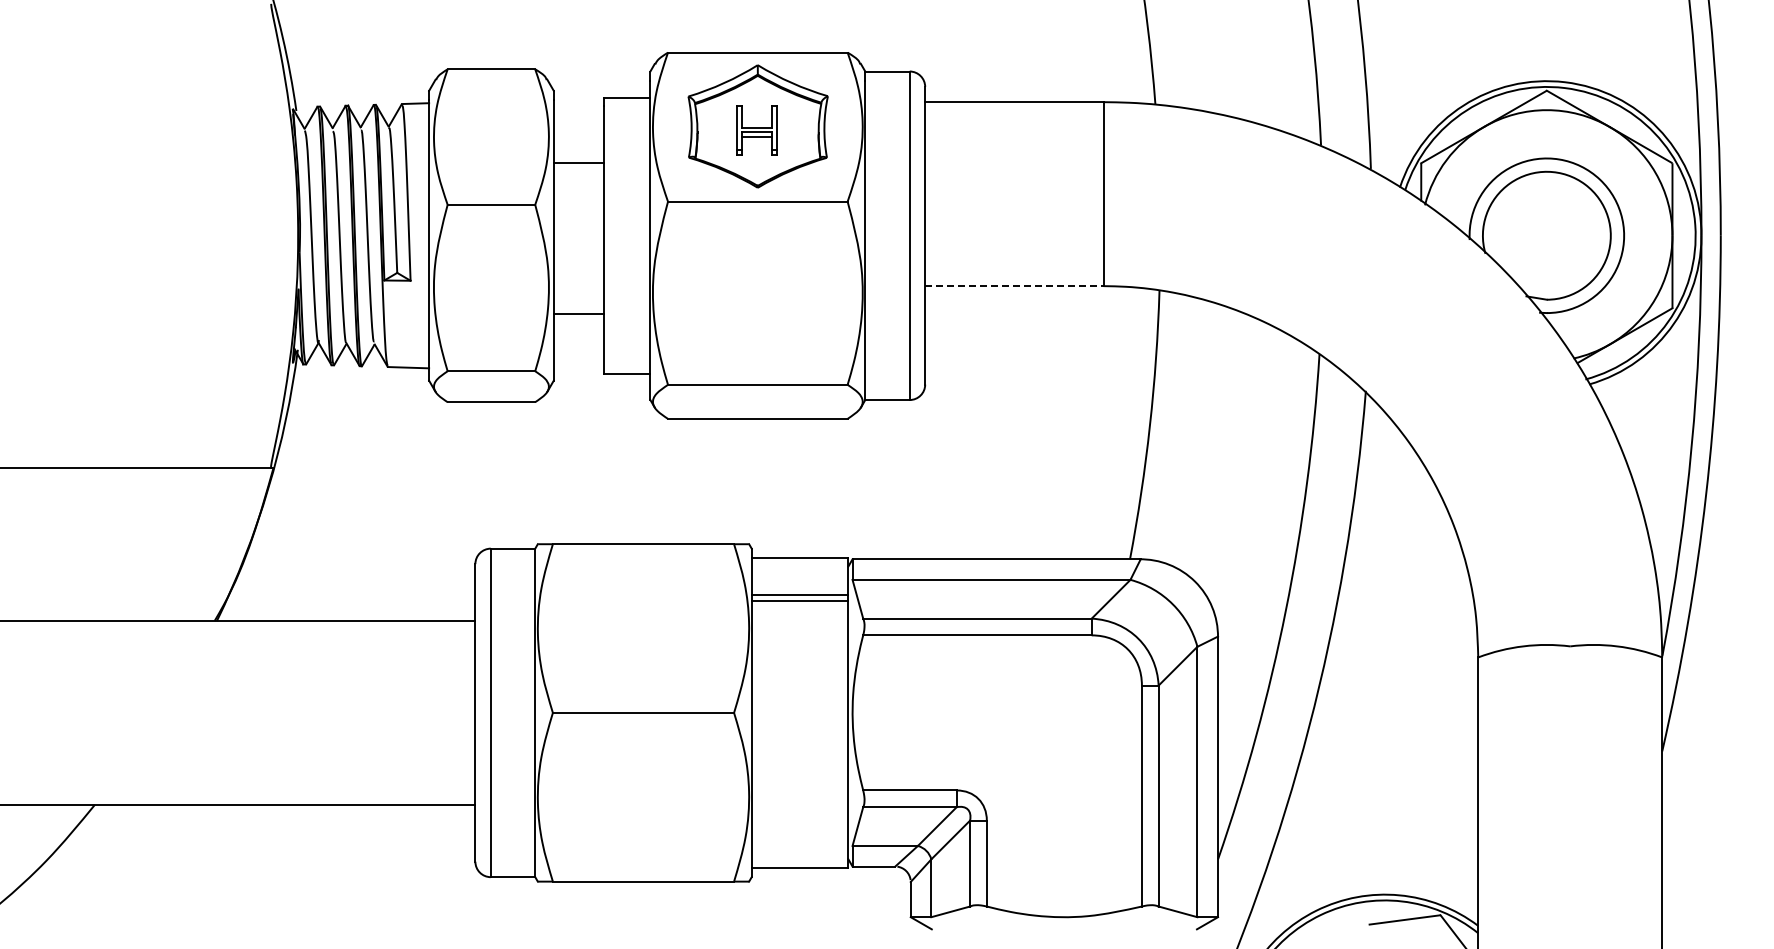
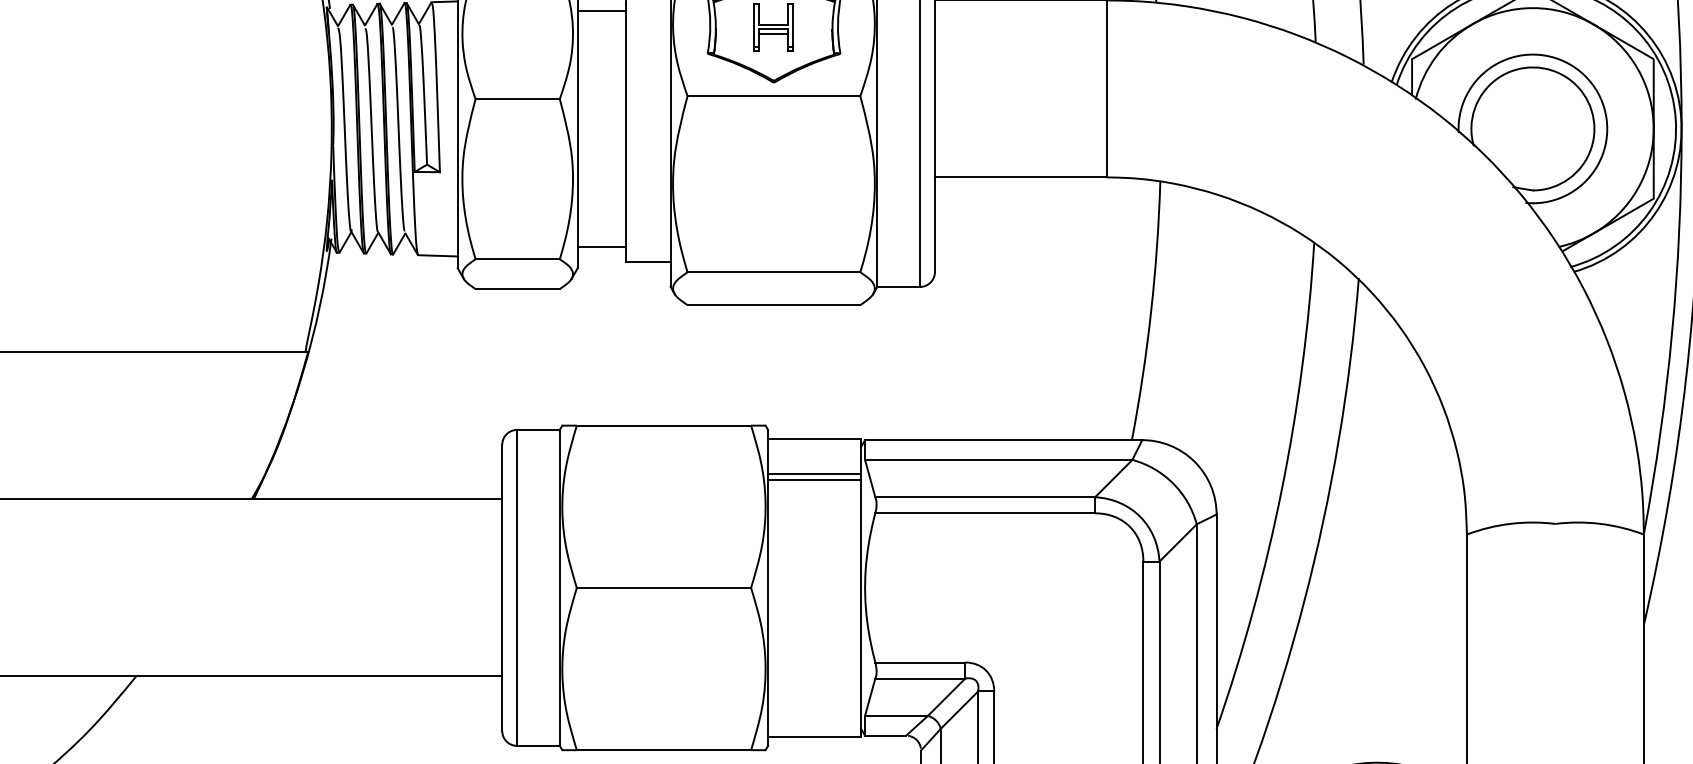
line: (578, 162) -> (601, 11), moved
line: (1014, 286) -> (1020, 177), dashed -> solid
line: (578, 314) -> (601, 246), moved

